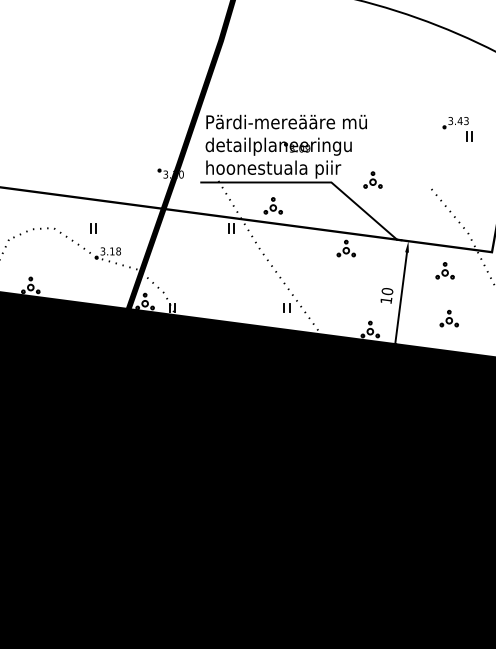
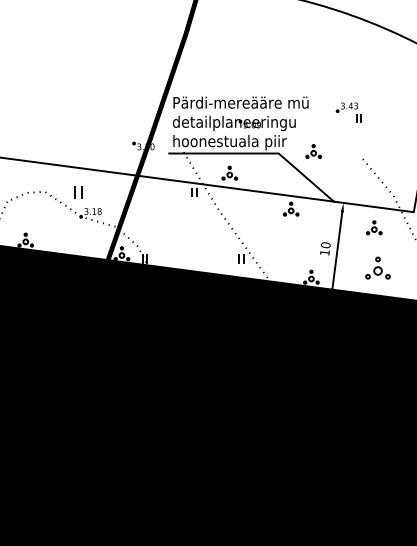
part: (457, 129) -> (348, 113), moved
part: (93, 228) -> (78, 192), size x1.6
part: (448, 318) -> (377, 267), size x1.6

